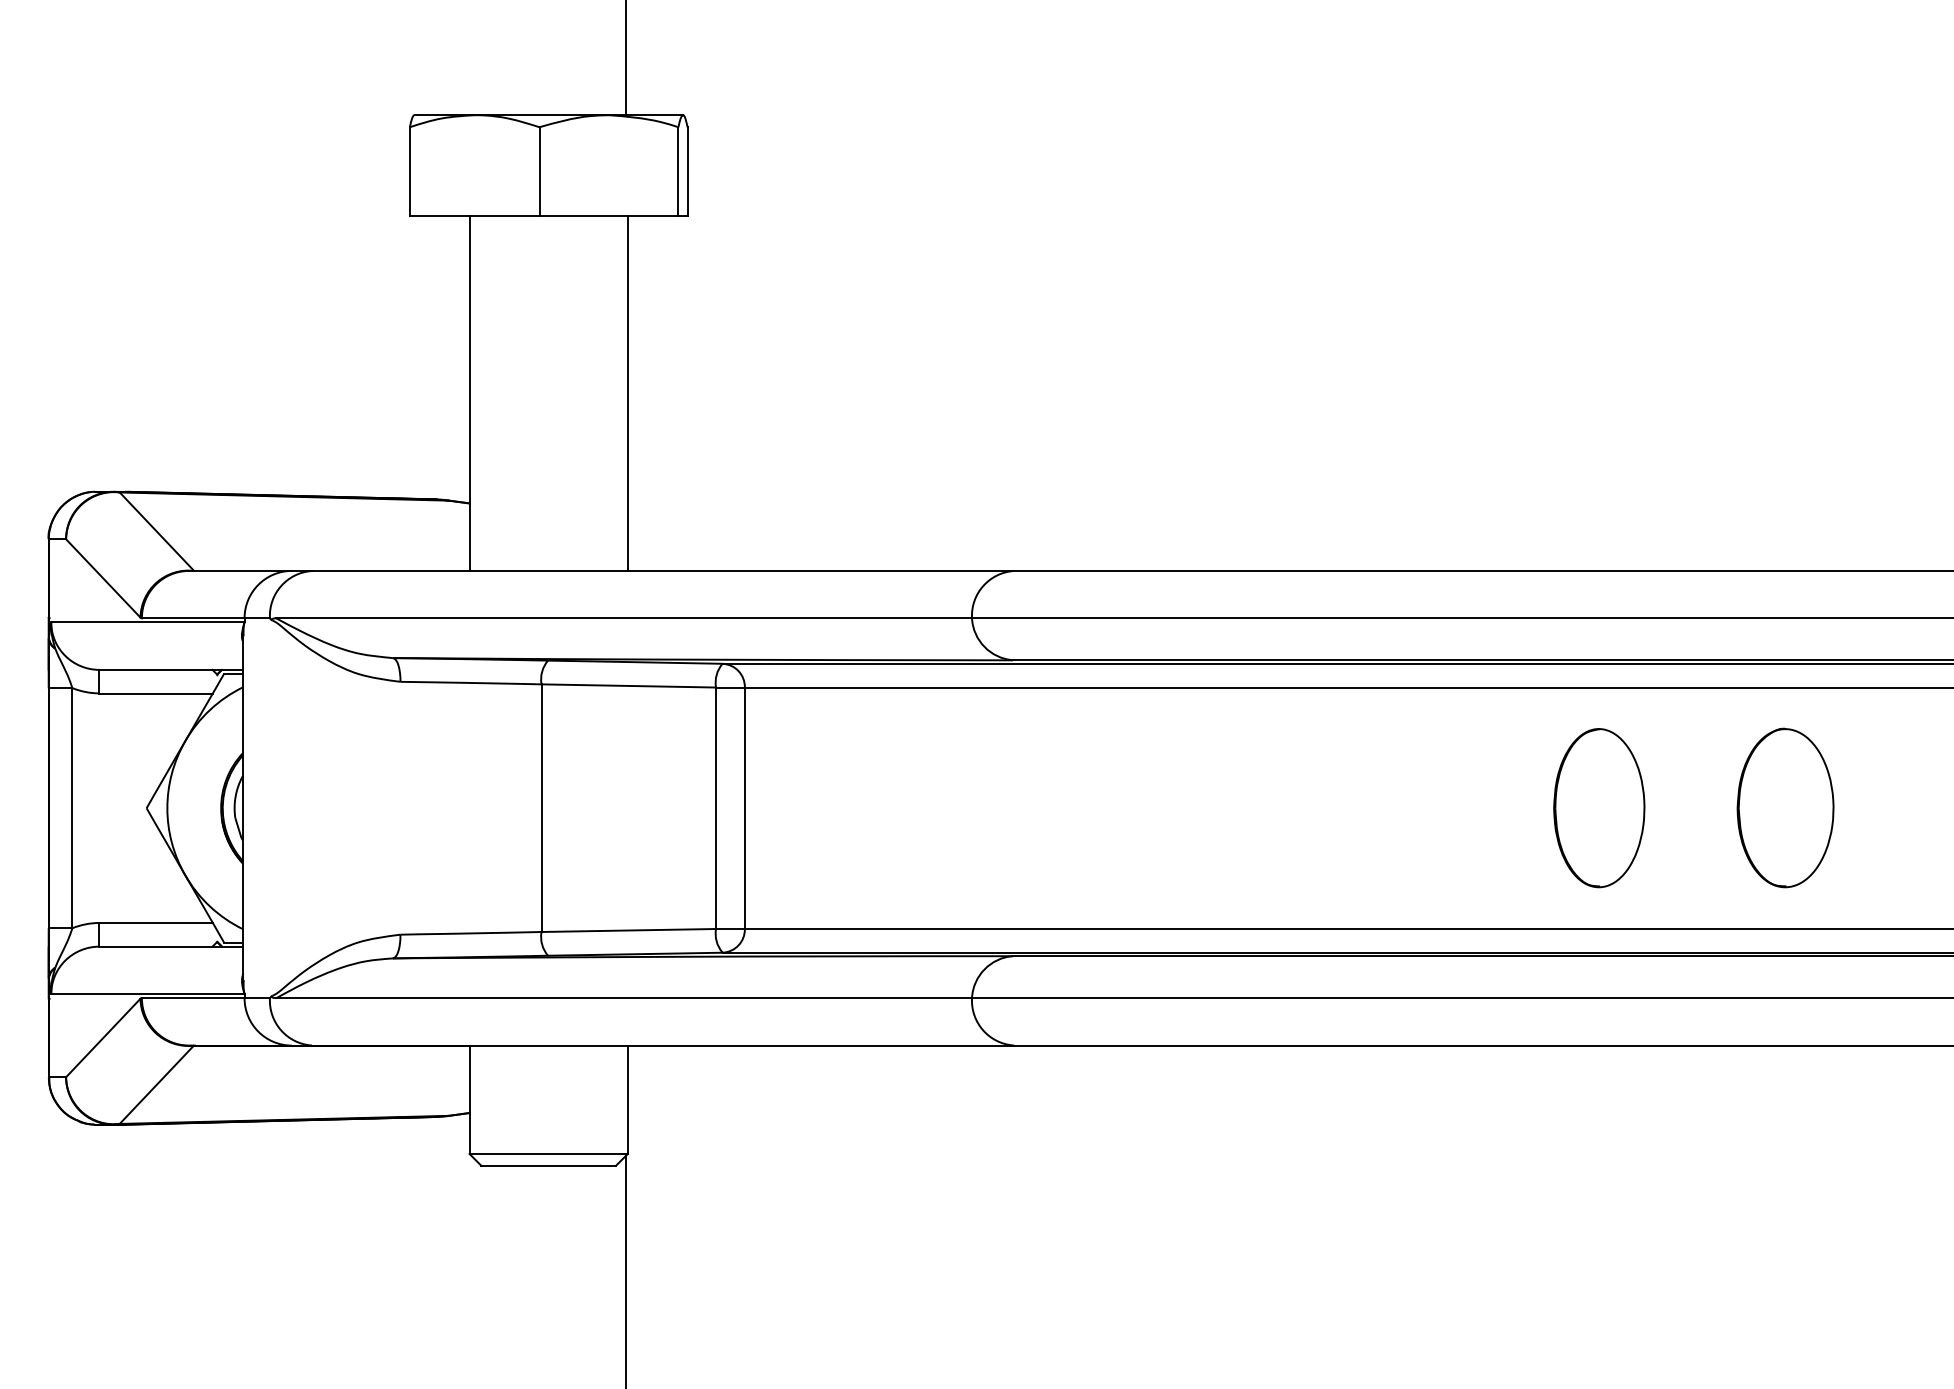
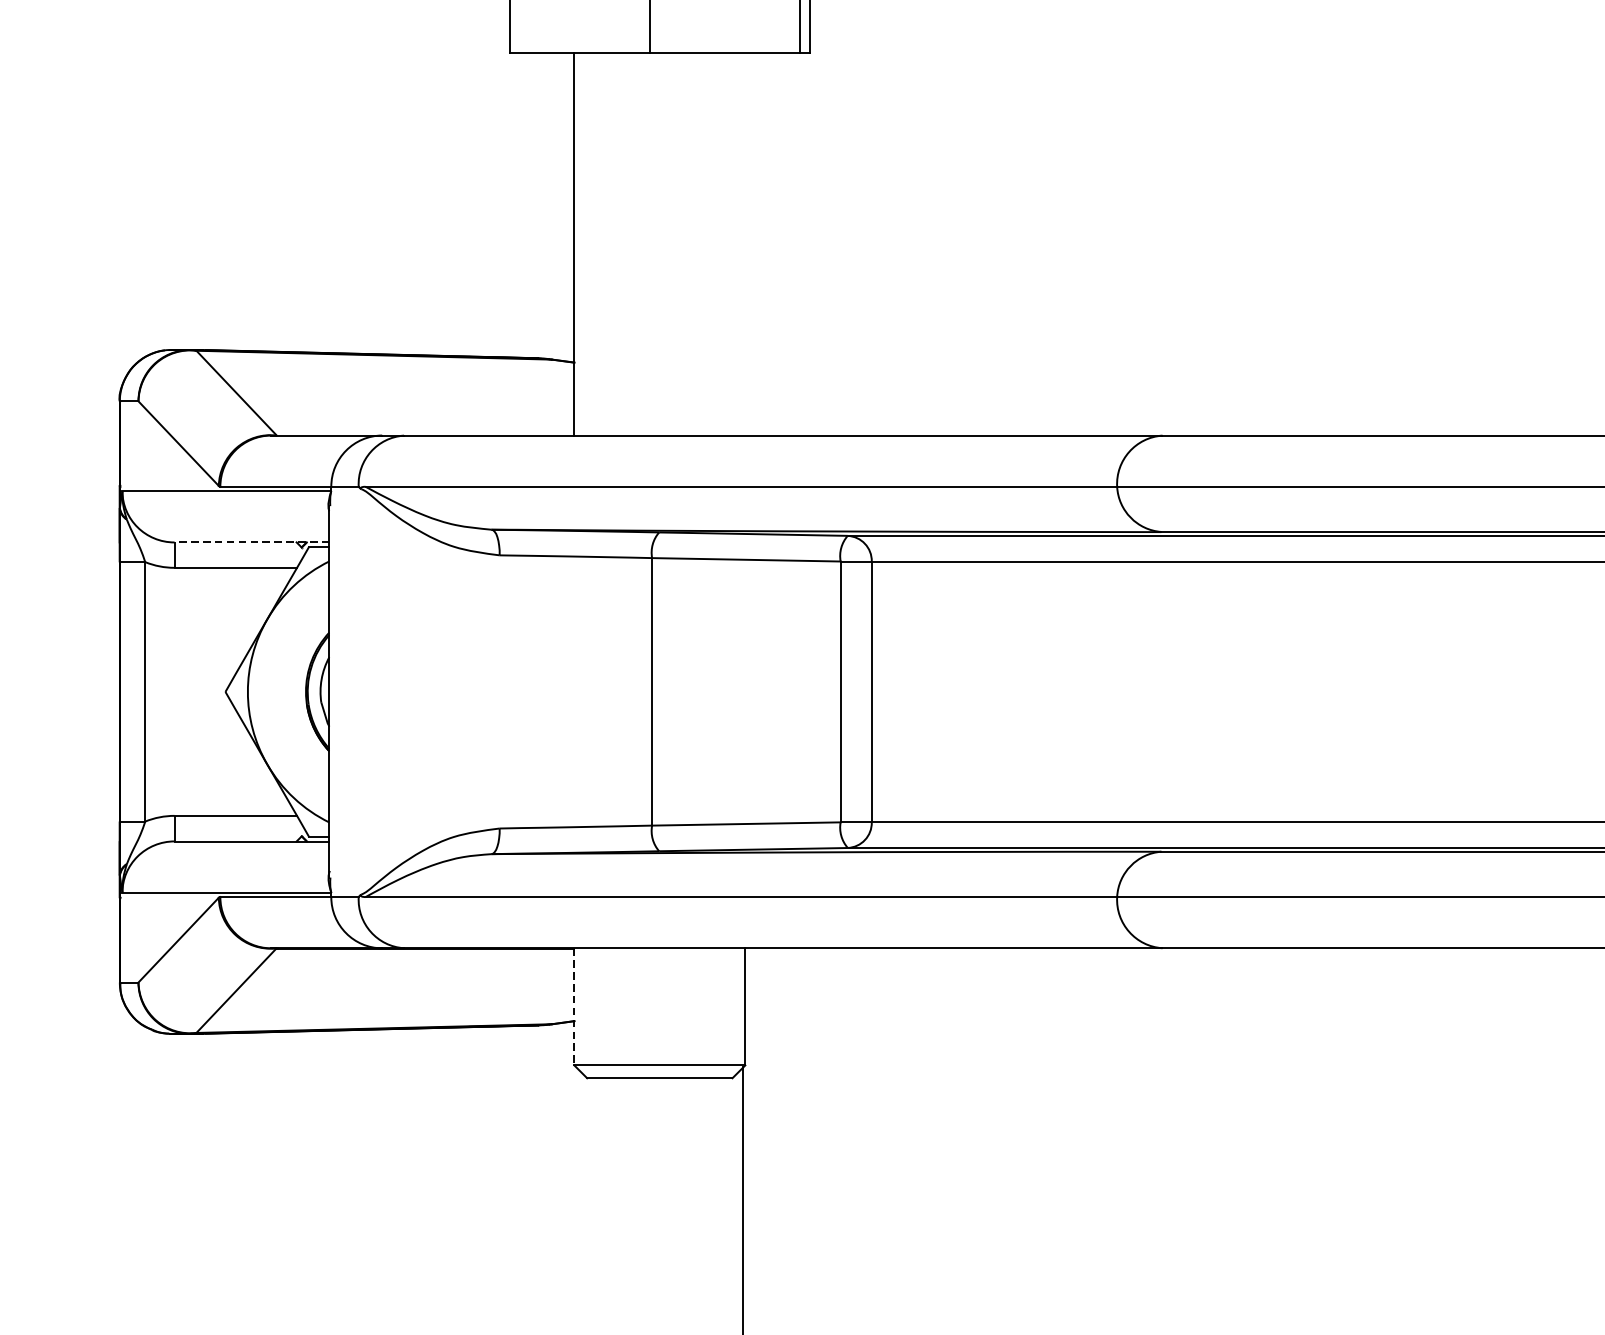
line: (627, 393) -> (744, 243), removed
line: (171, 669) -> (252, 542), solid -> dashed
line: (469, 1100) -> (574, 1007), solid -> dashed

